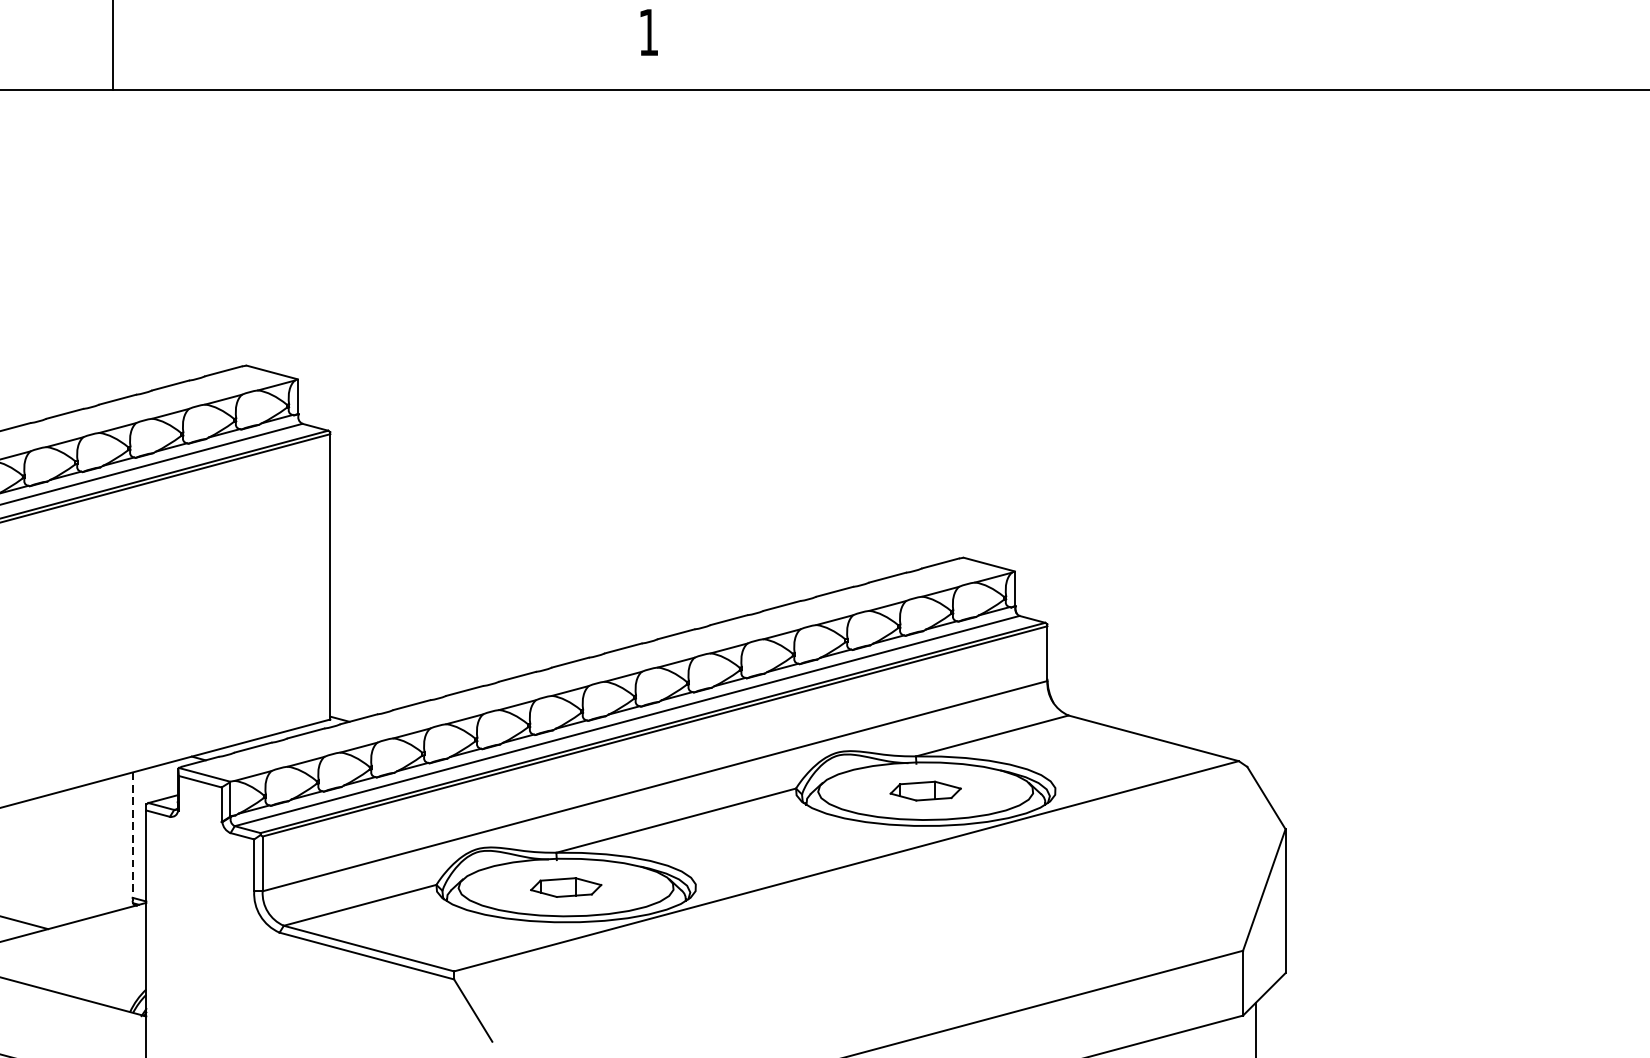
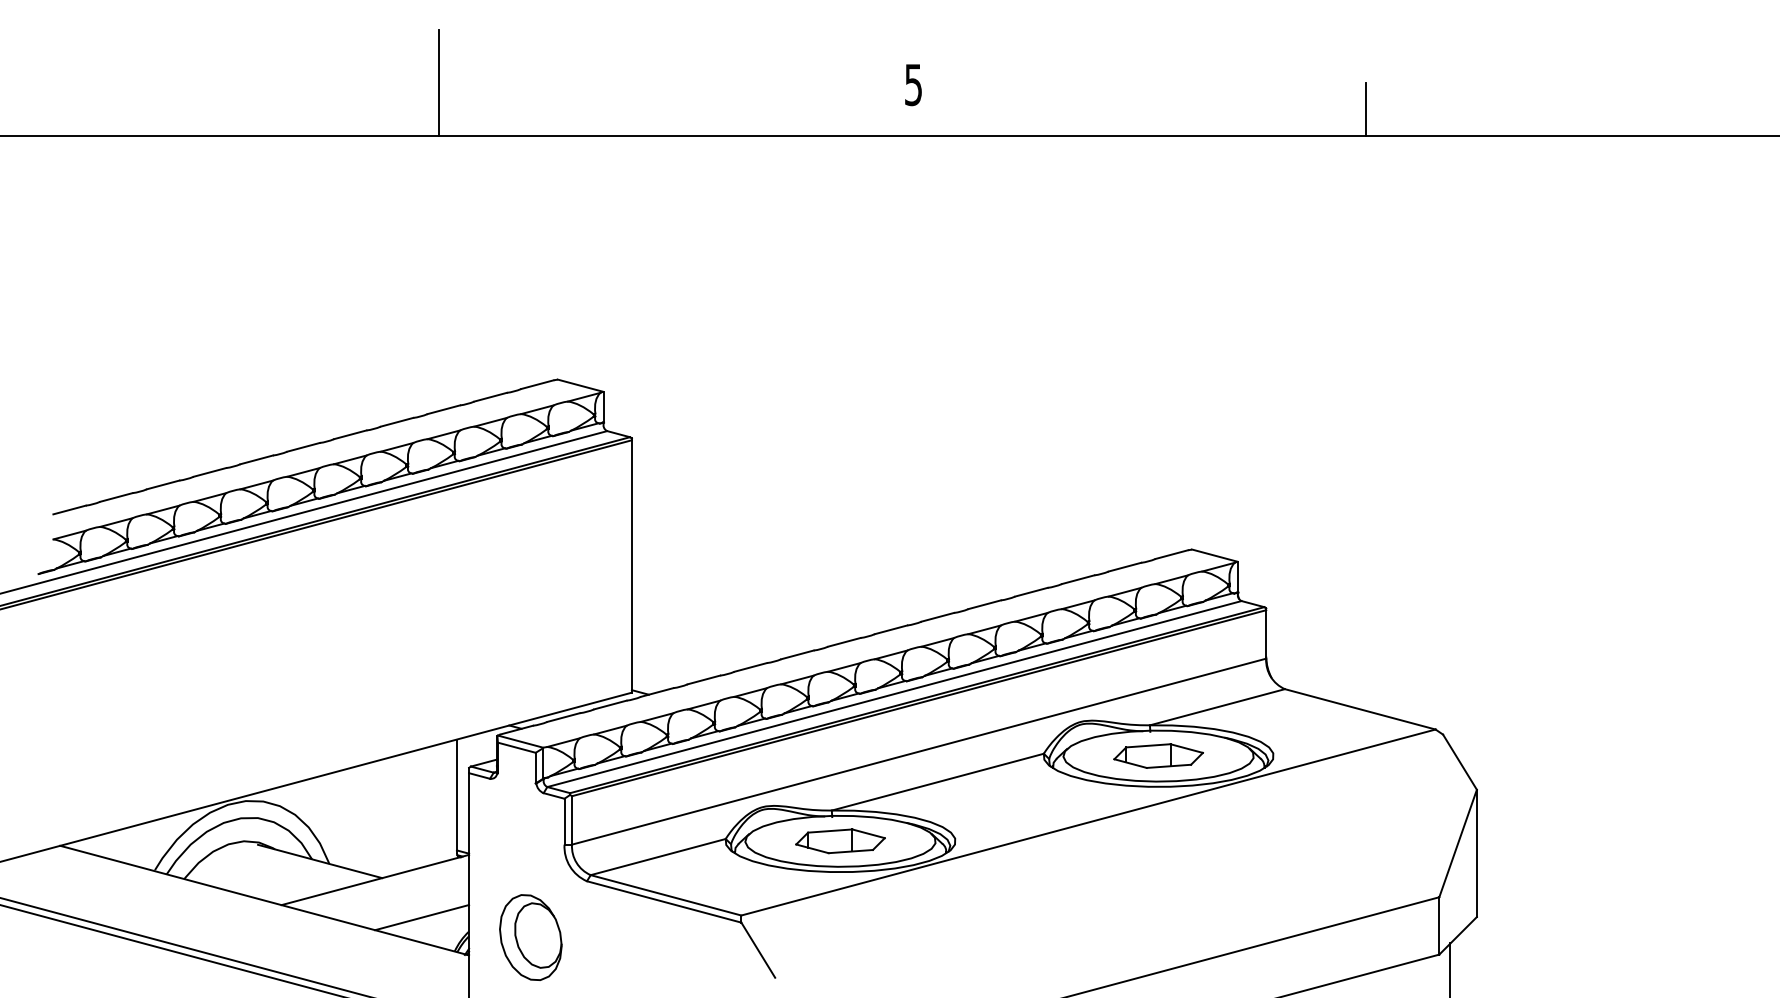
text: (648, 33) -> (913, 85), 1 -> 5
line: (1159, 59) -> (1365, 108), added
part: (925, 790) -> (1158, 755), size x1.43
line: (132, 836) -> (456, 796), dashed -> solid
part: (566, 887) -> (840, 841), size x1.43
line: (93, 973) -> (422, 917), added
part: (215, 996) -> (530, 937), added

